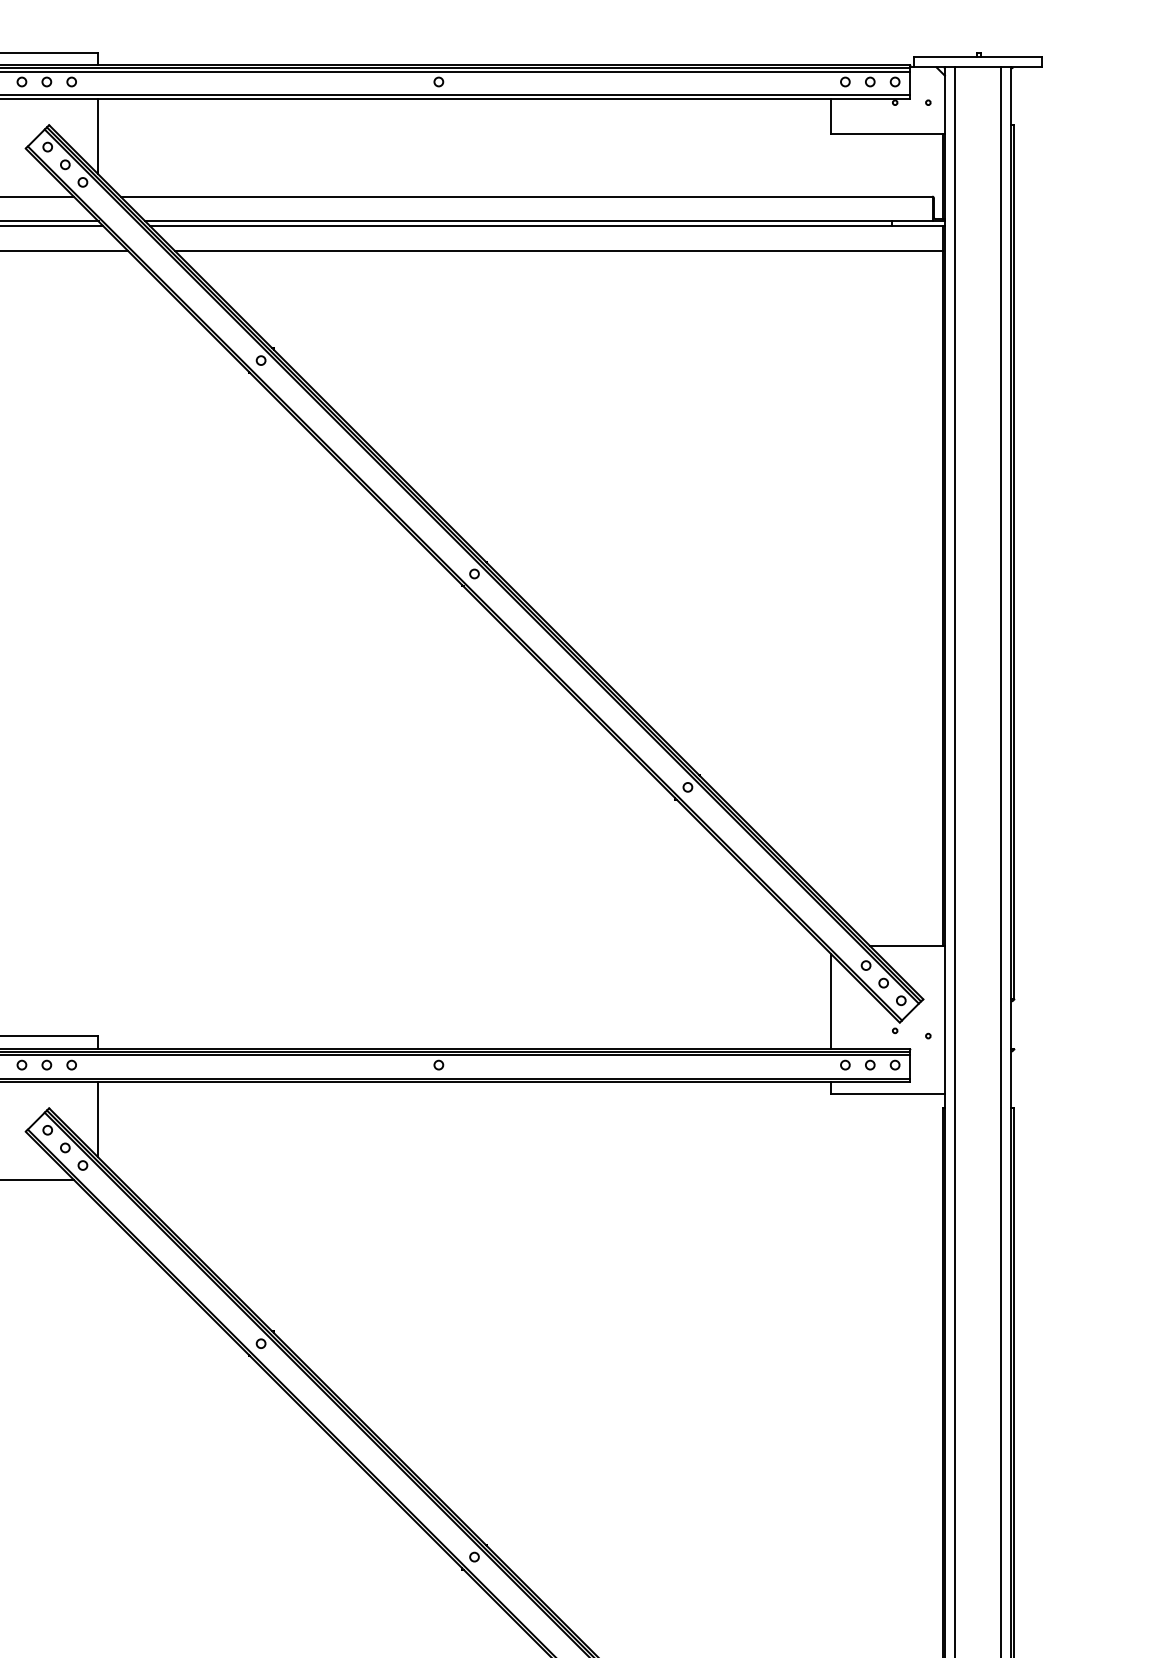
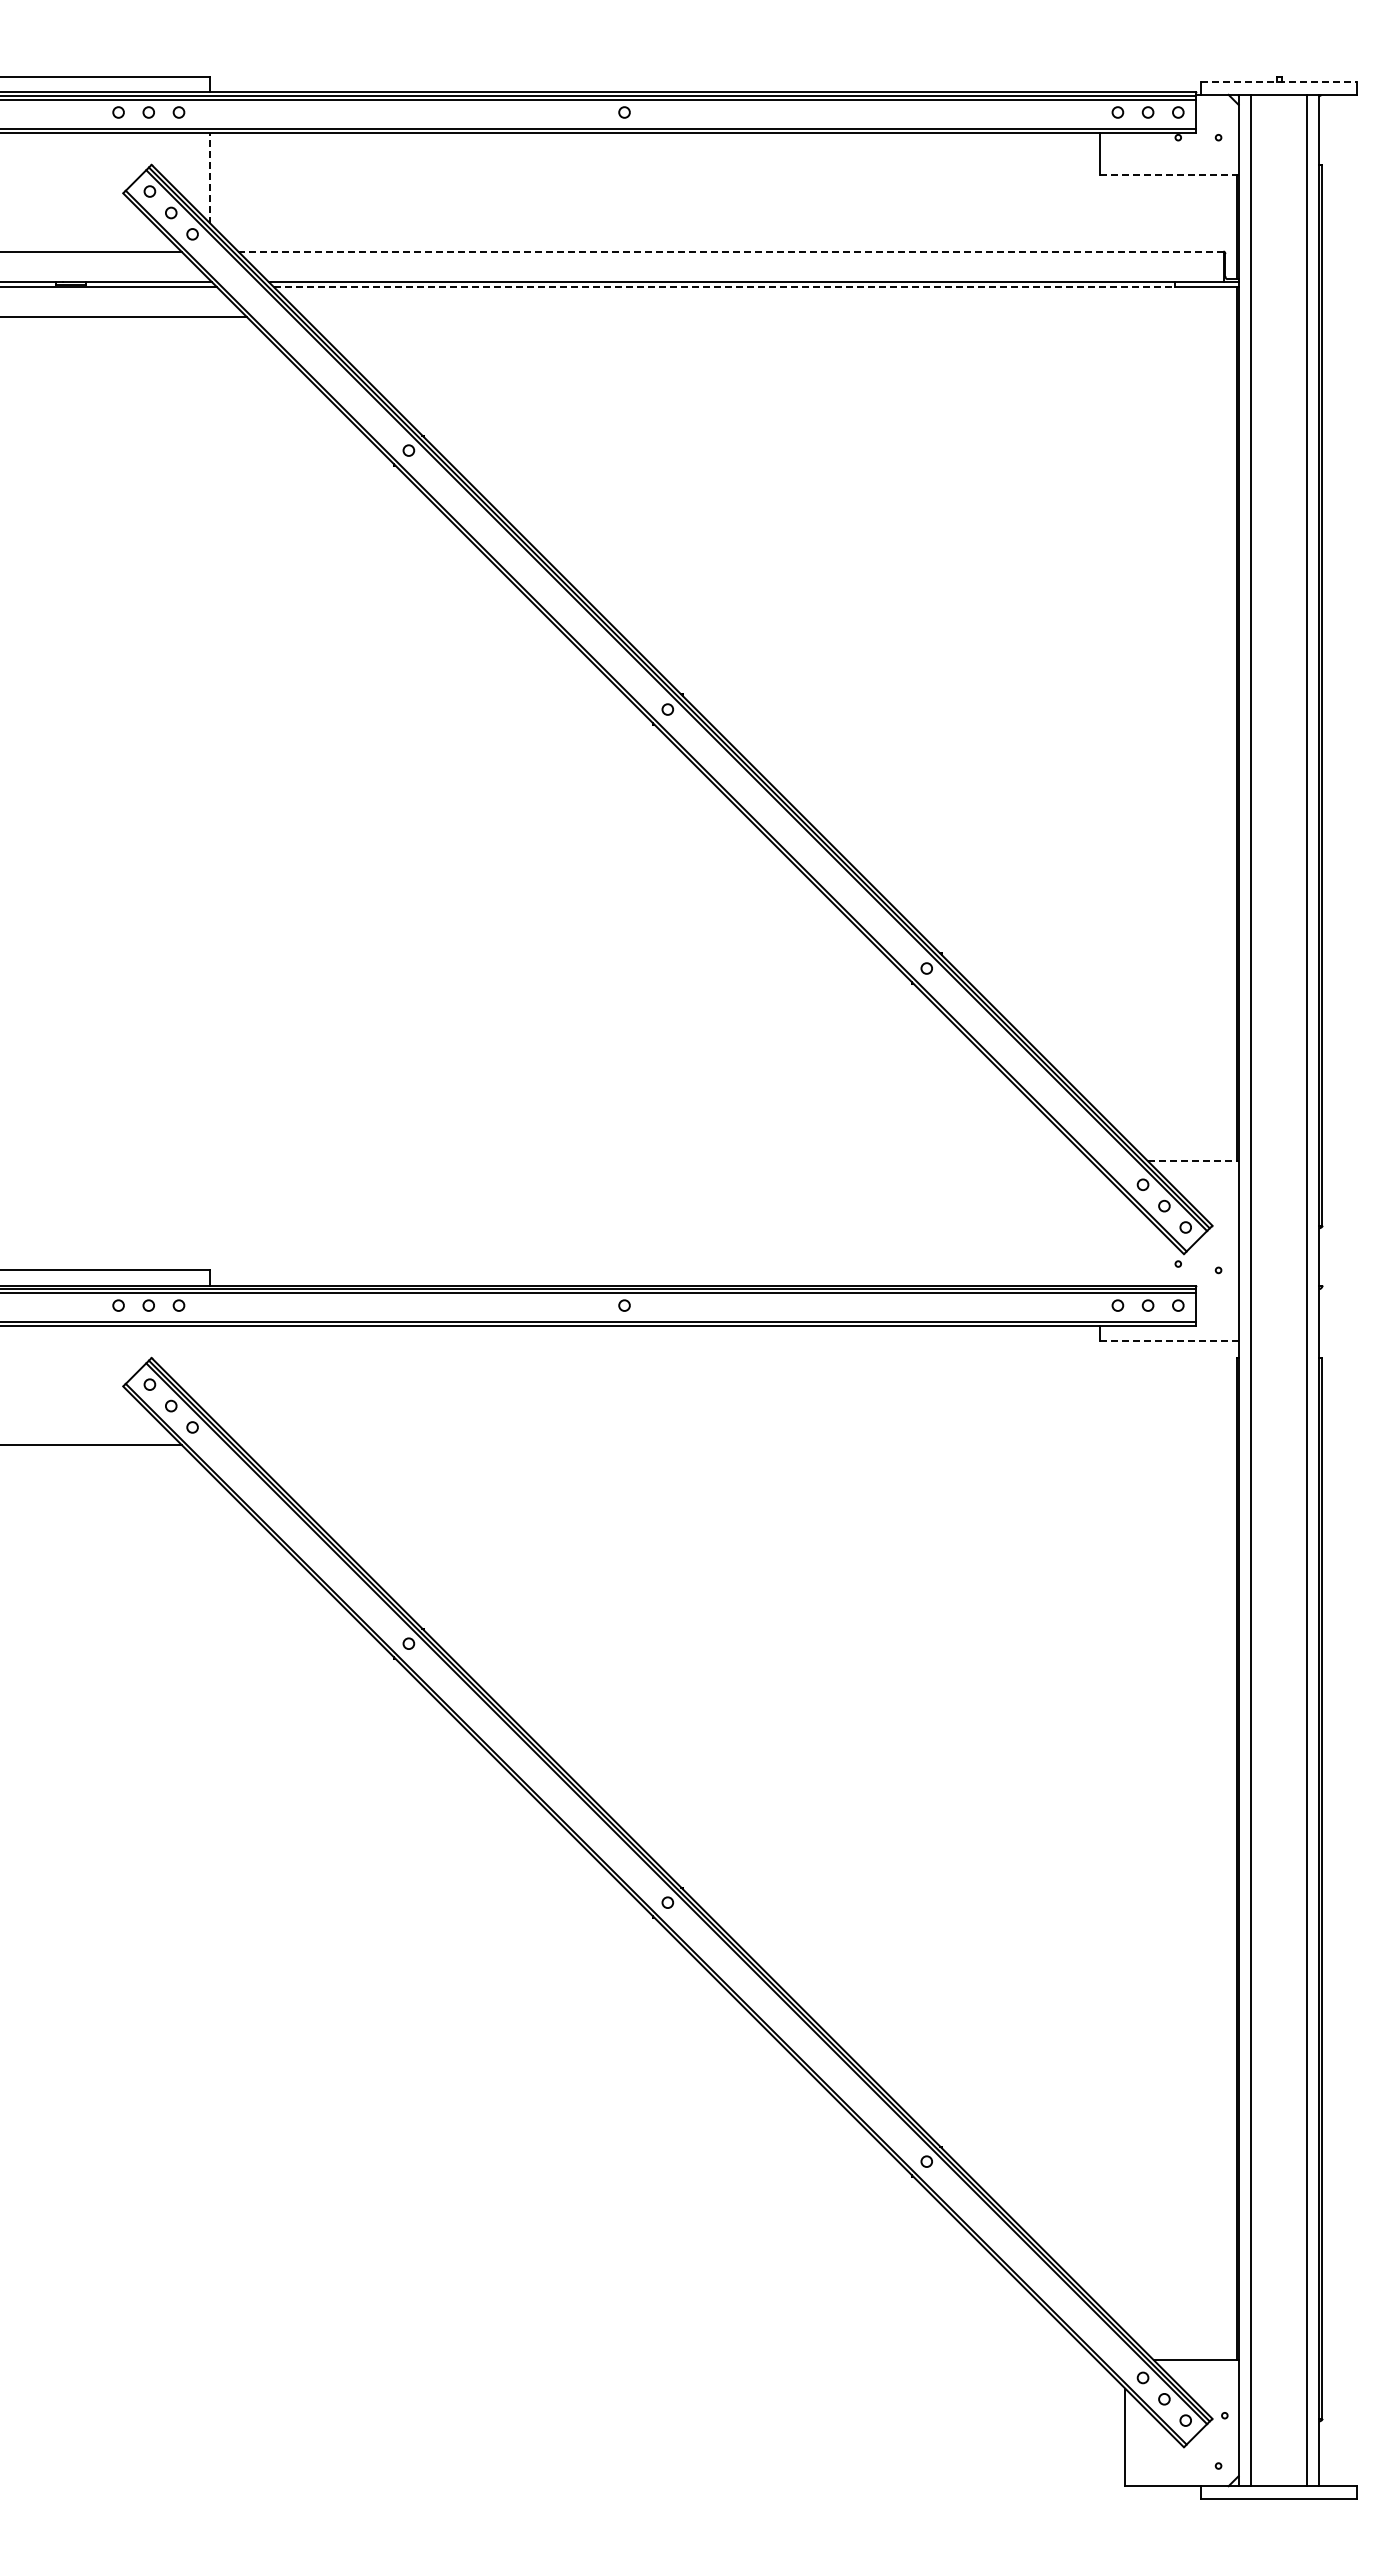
line: (978, 57) -> (1279, 82), solid -> dashed
line: (887, 133) -> (1169, 175), solid -> dashed
line: (97, 136) -> (210, 178), solid -> dashed
line: (526, 196) -> (730, 251), solid -> dashed
line: (521, 225) -> (724, 286), solid -> dashed
line: (558, 250) -> (769, 317), removed
line: (907, 945) -> (1193, 1160), solid -> dashed
line: (831, 1000) -> (1100, 1227), removed
line: (887, 1093) -> (1169, 1340), solid -> dashed
line: (97, 1118) -> (210, 1370), removed

